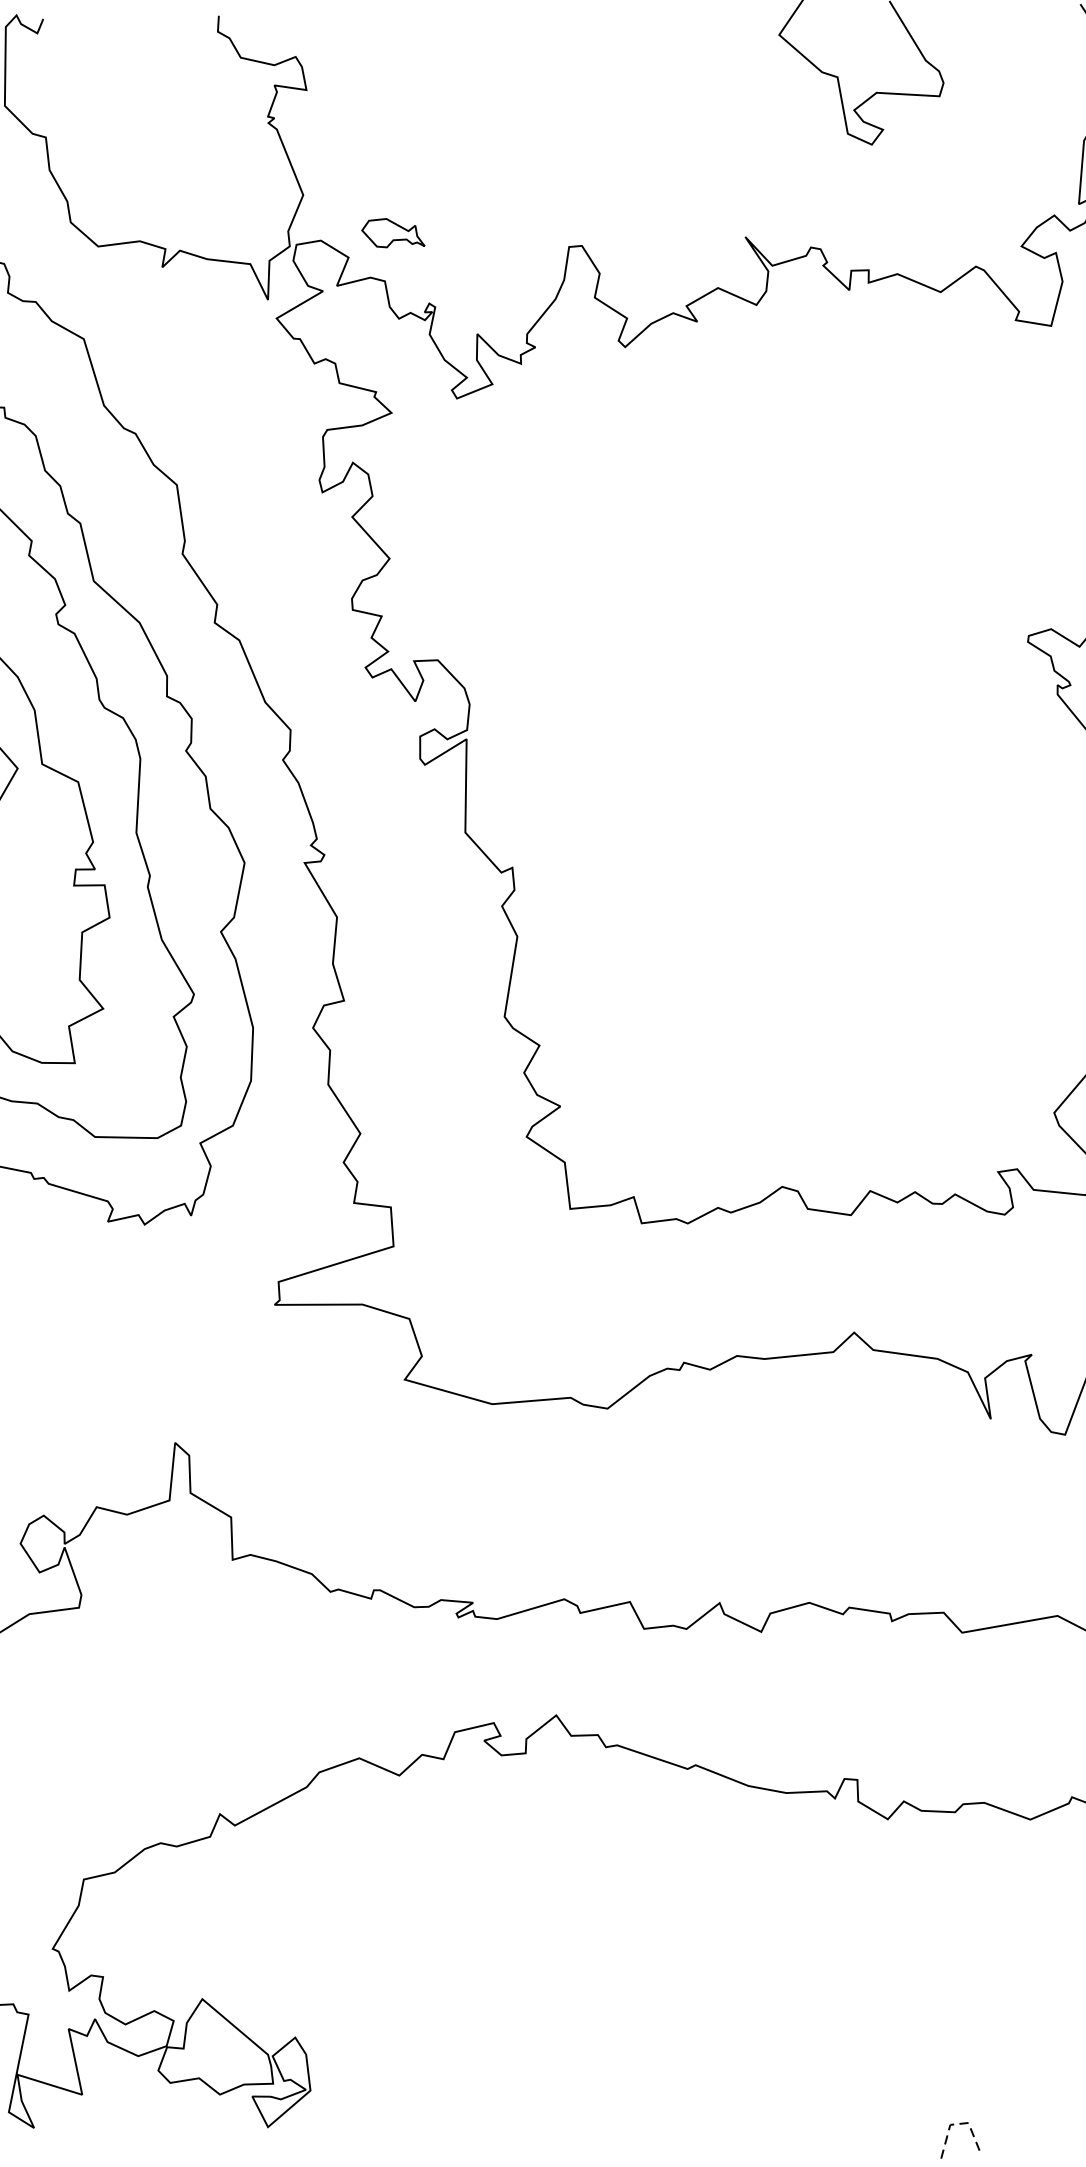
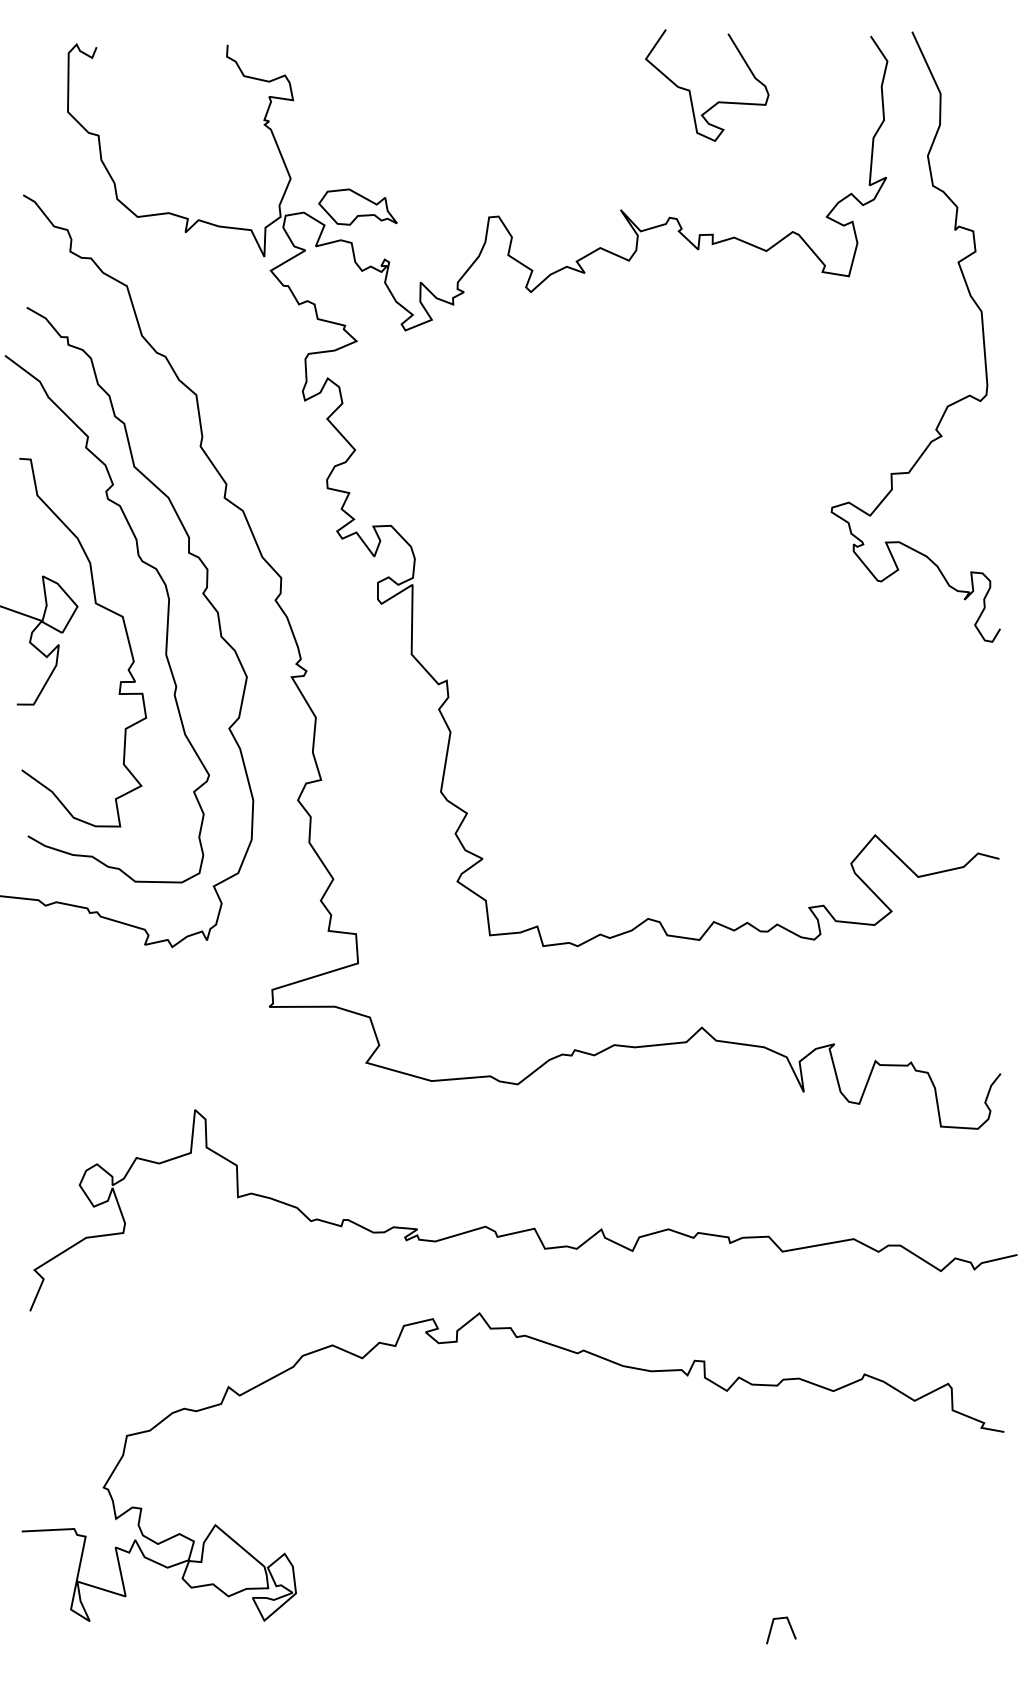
part: (392, 232) -> (357, 206), size x1.67
line: (958, 2124) -> (779, 1618), dashed -> solid

